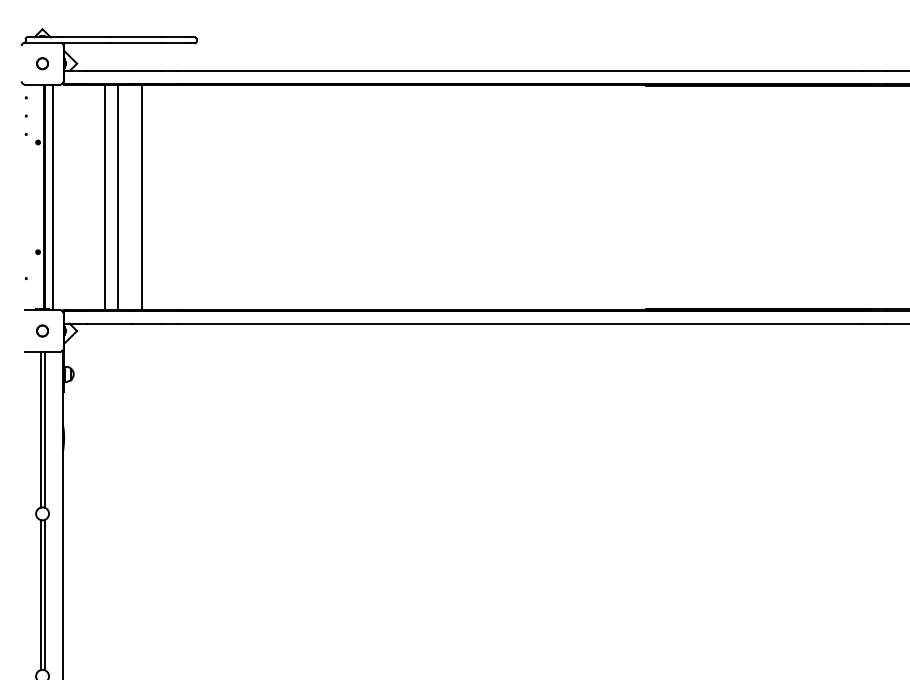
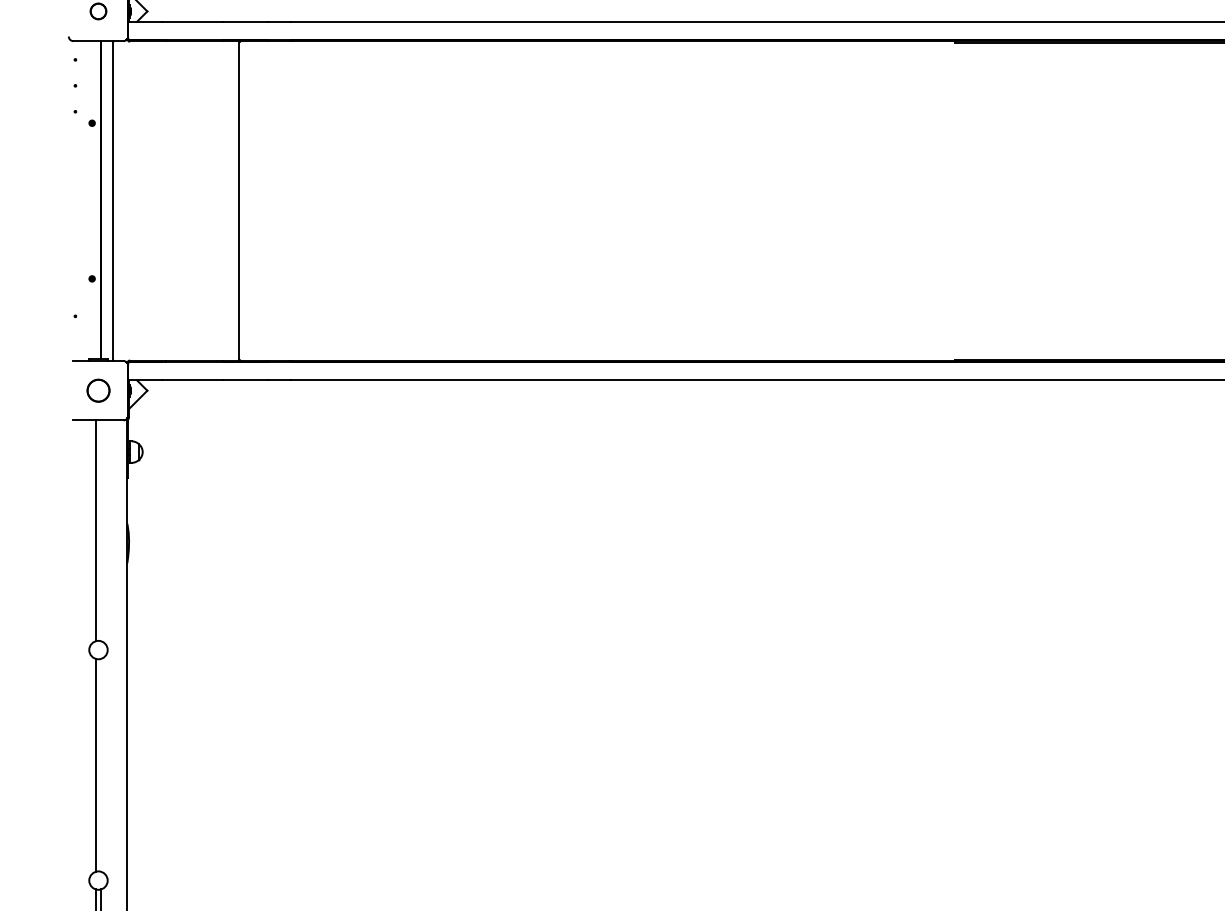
line: (105, 196) -> (187, 199), removed
line: (118, 196) -> (206, 199), removed
circle: (42, 330) -> (98, 389), size x1.4
line: (44, 429) -> (101, 530), removed
line: (44, 595) -> (101, 765), removed

